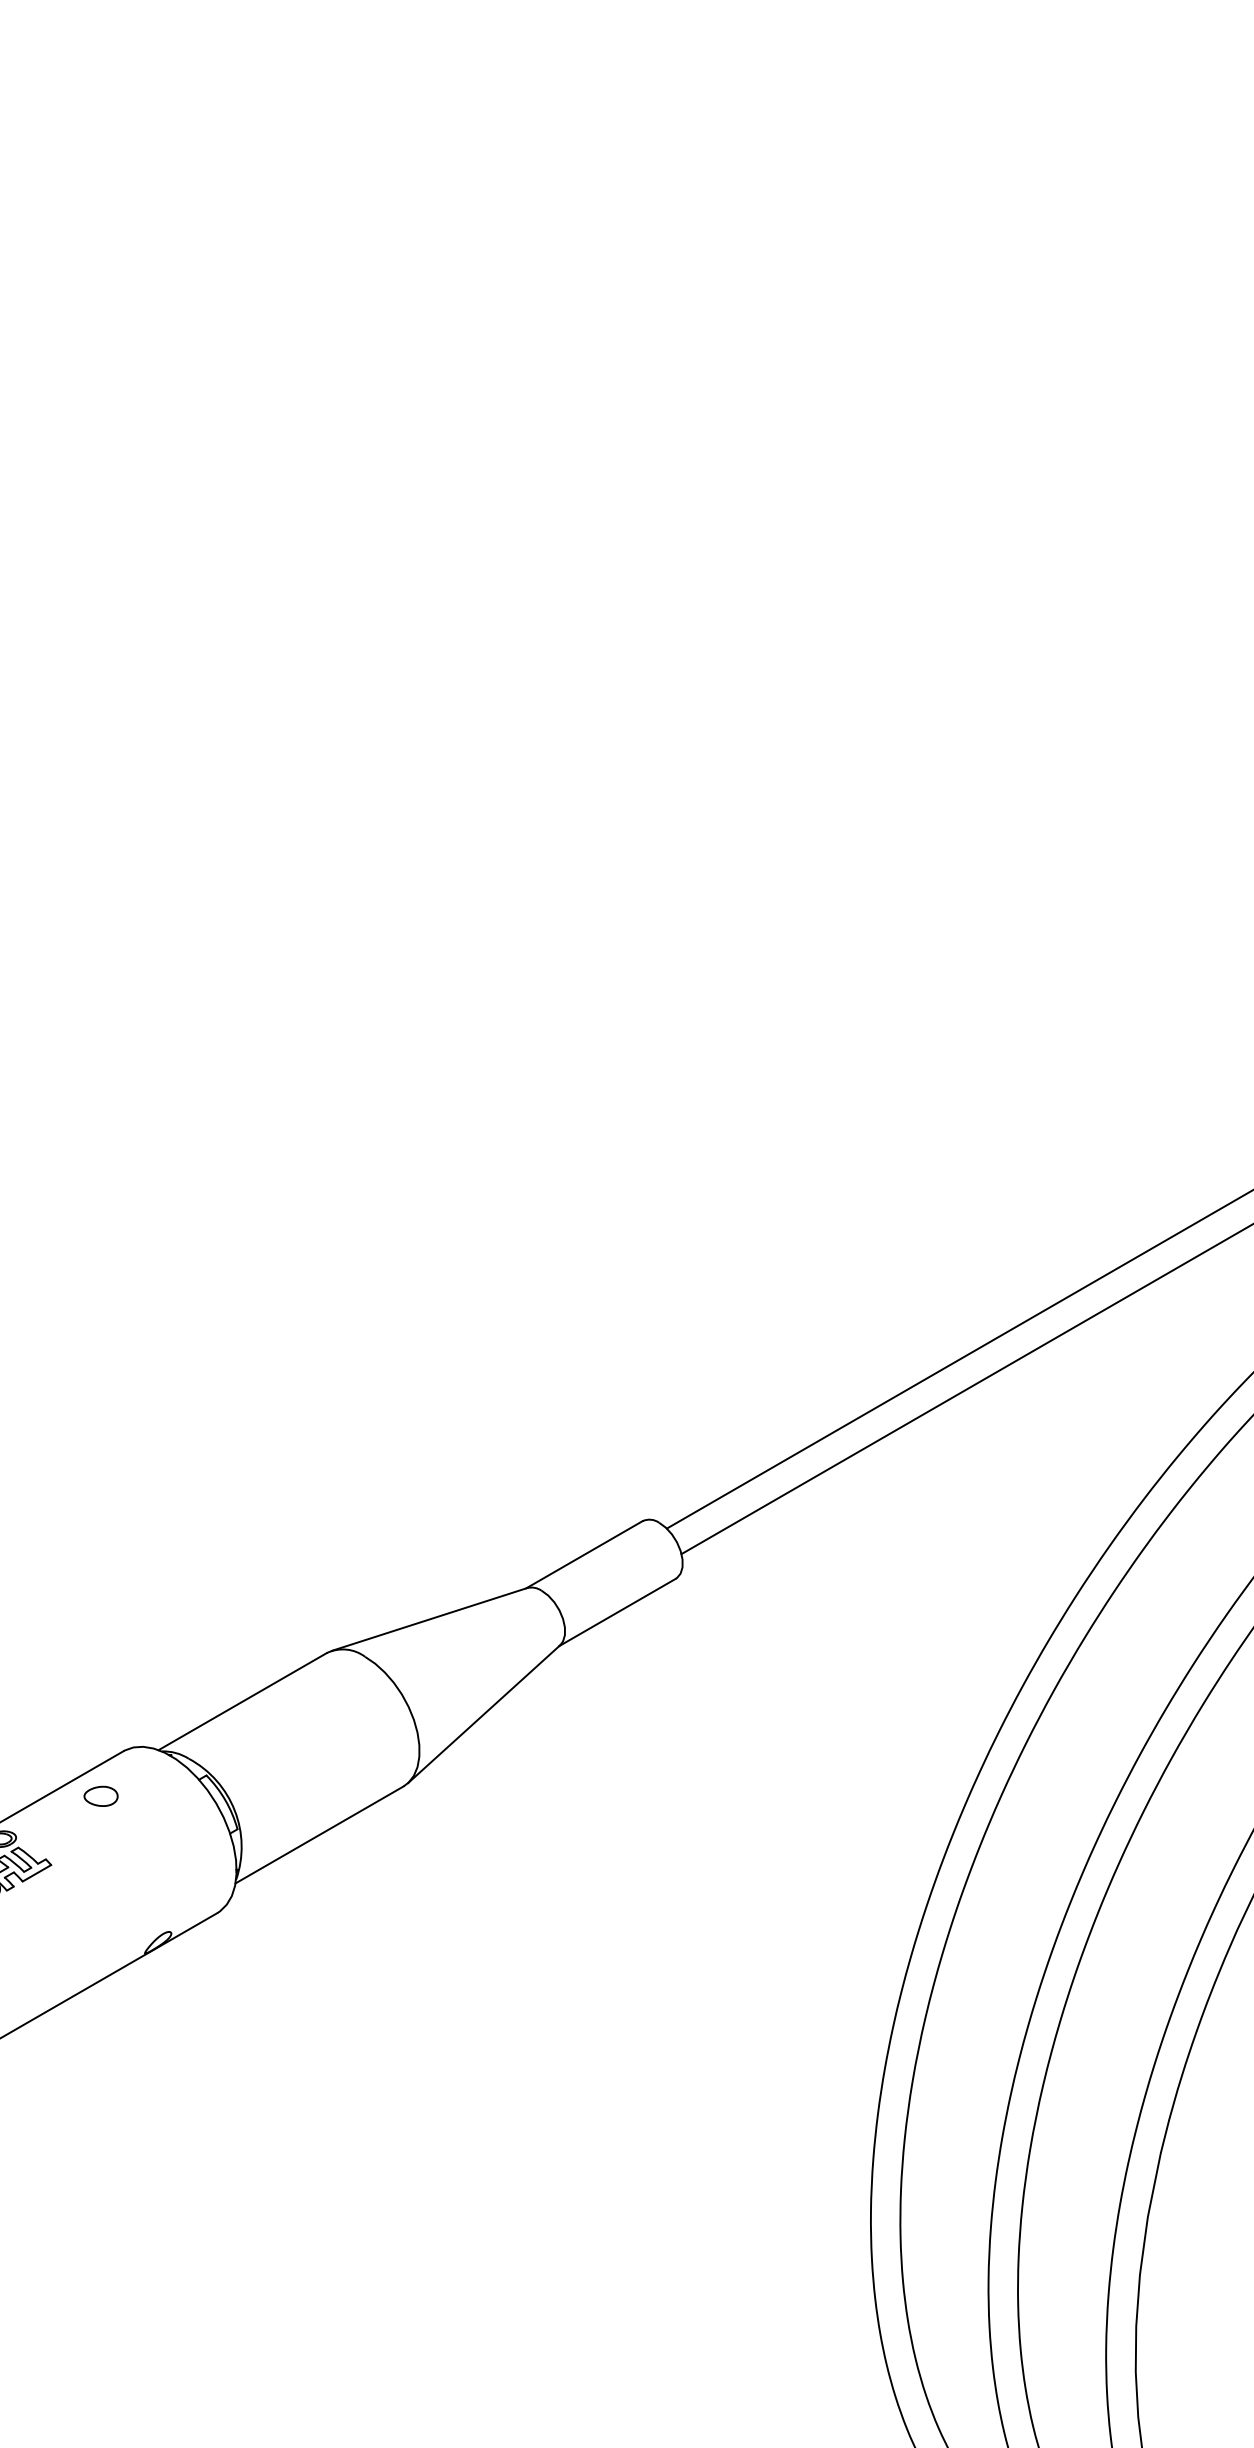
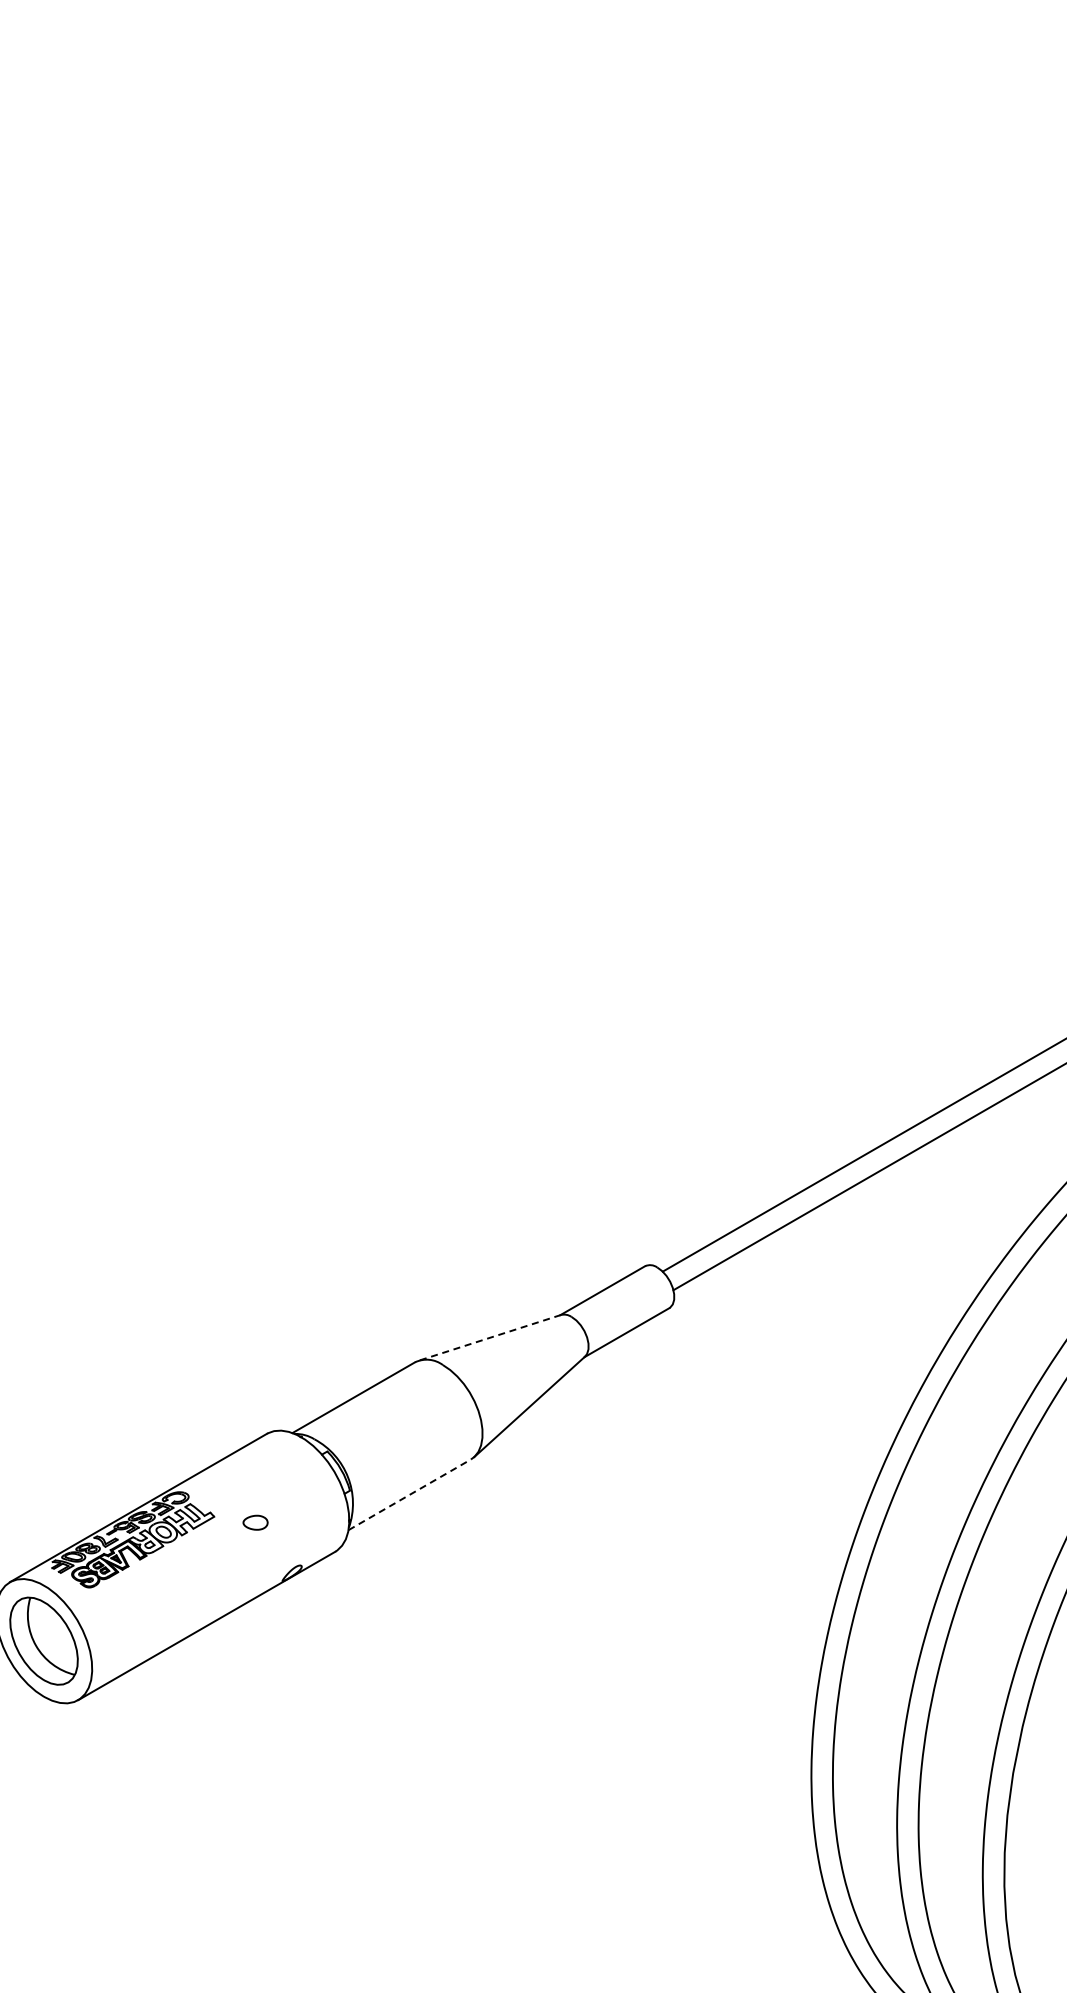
line: (429, 1618) -> (489, 1337), solid -> dashed
part: (100, 1796) -> (255, 1522), moved
line: (319, 1834) -> (409, 1494), solid -> dashed

